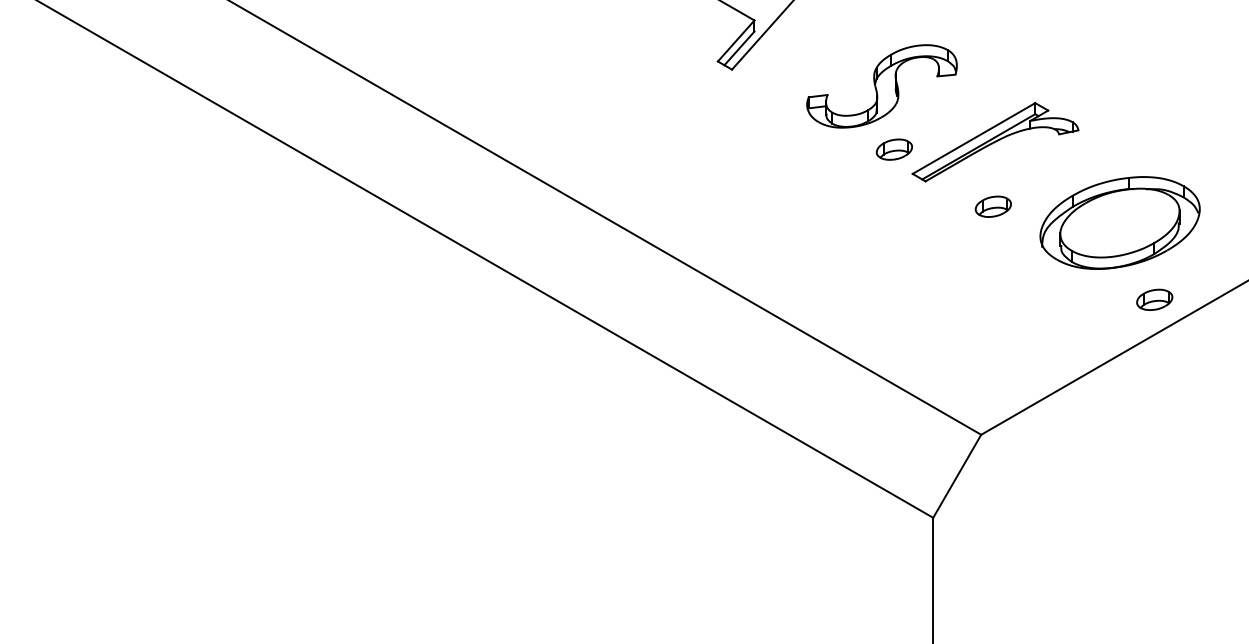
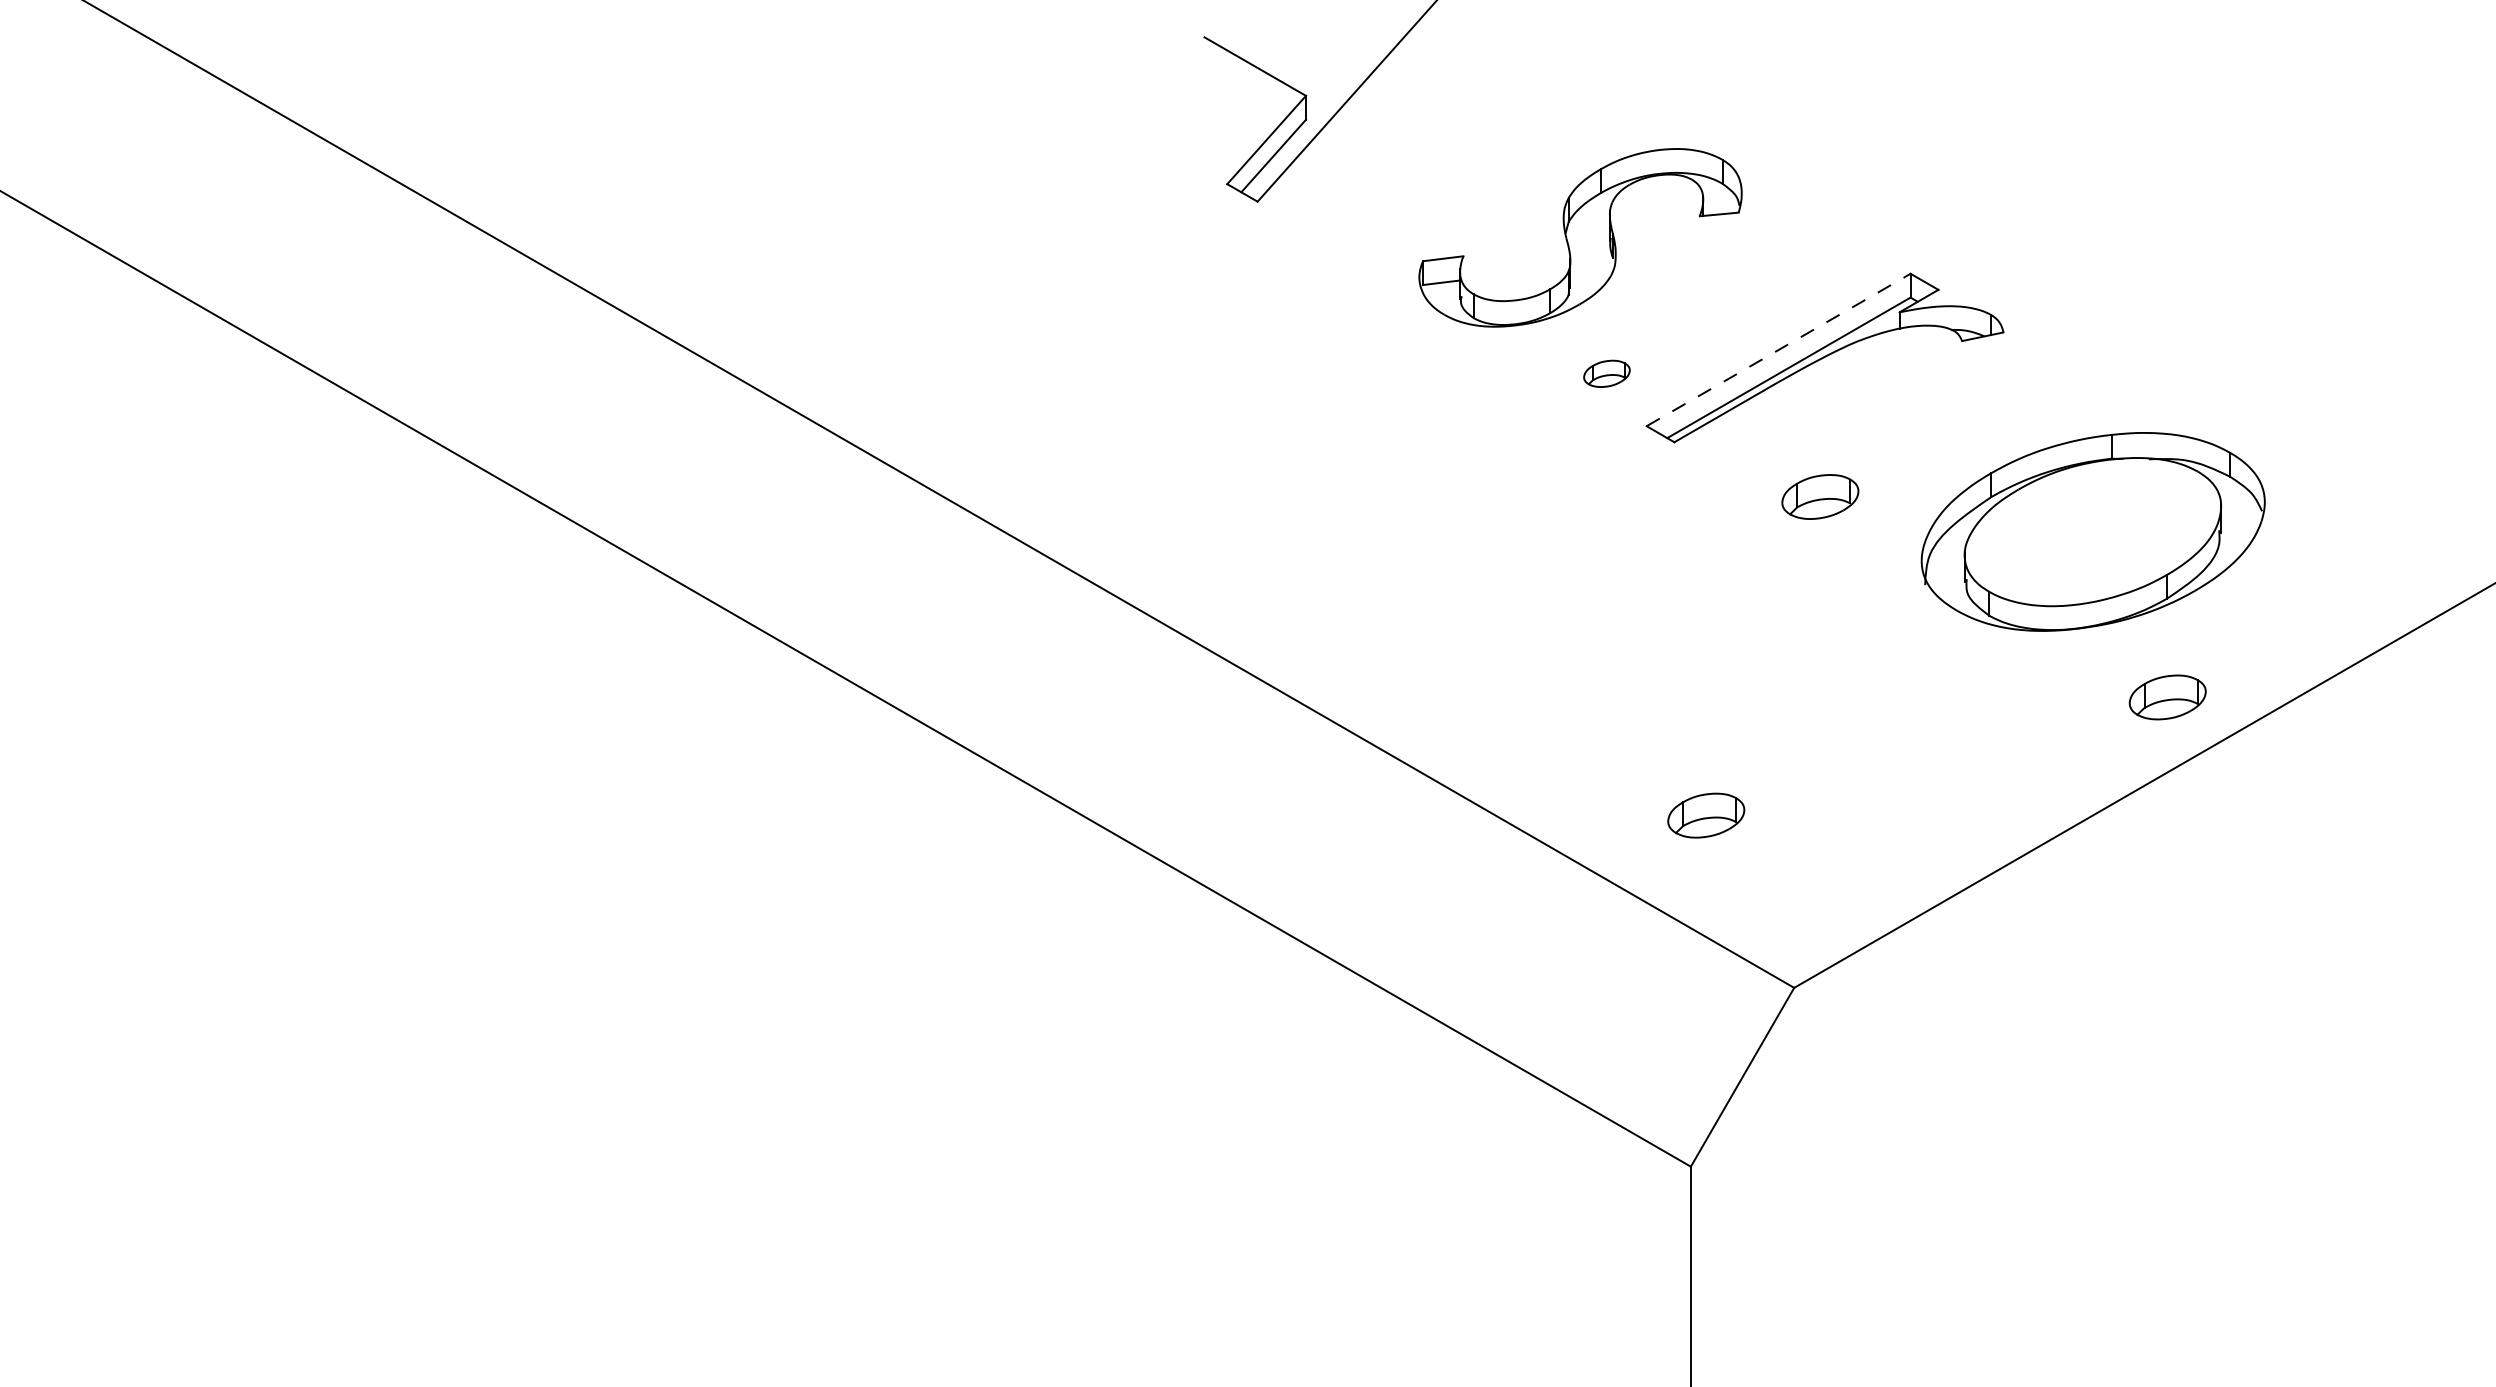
line: (973, 138) -> (1777, 349), solid -> dashed
part: (893, 149) -> (1605, 373), size x0.6
part: (939, 354) -> (1704, 815), added

